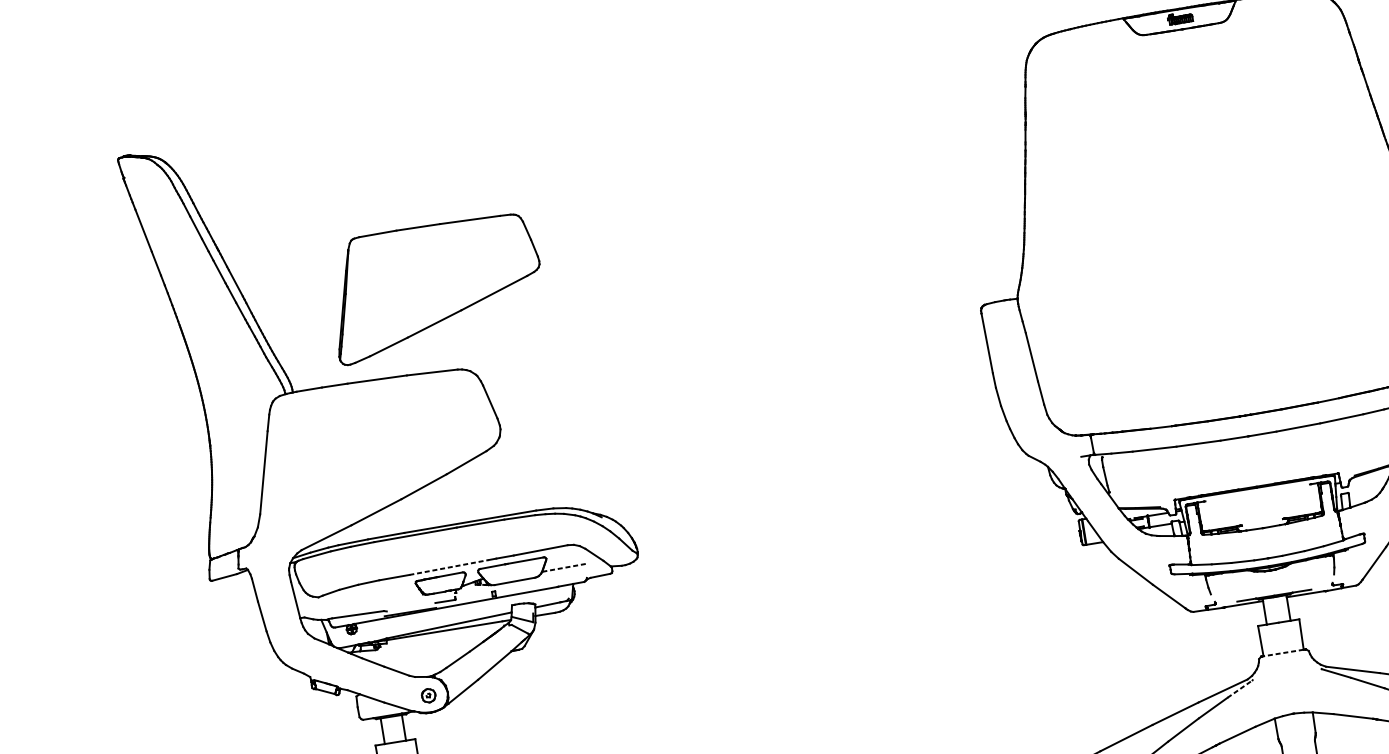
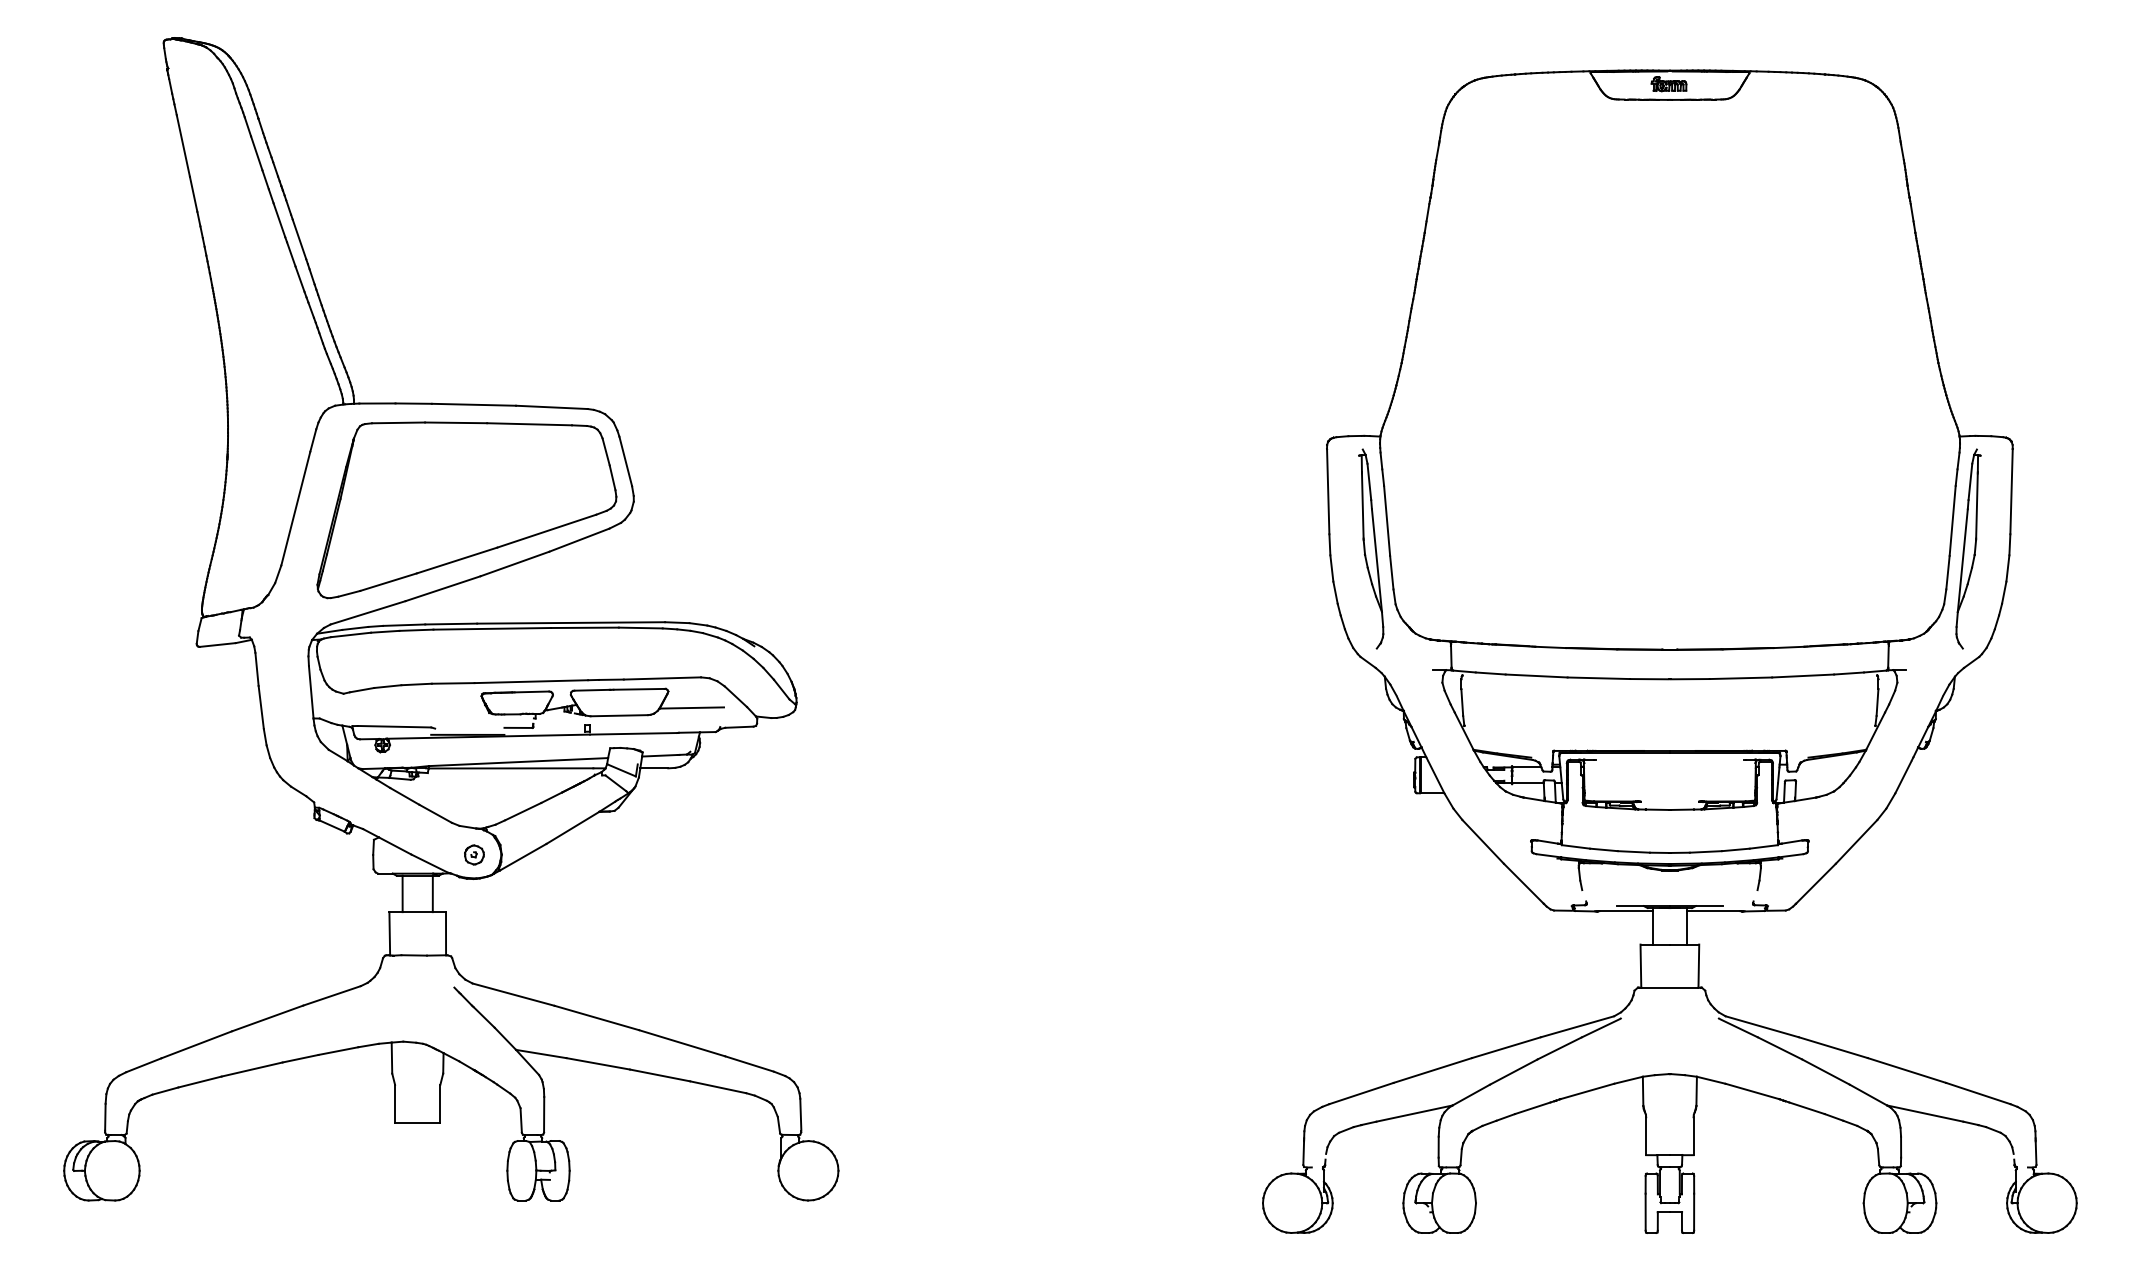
part: (435, 287) -> (466, 510), moved
part: (1024, 378) -> (1371, 548), added
line: (449, 567) -> (531, 681), dashed -> solid
line: (565, 567) -> (692, 707), dashed -> solid
line: (1283, 652) -> (1669, 987), dashed -> solid
line: (1239, 689) -> (1600, 1028), dashed -> solid

